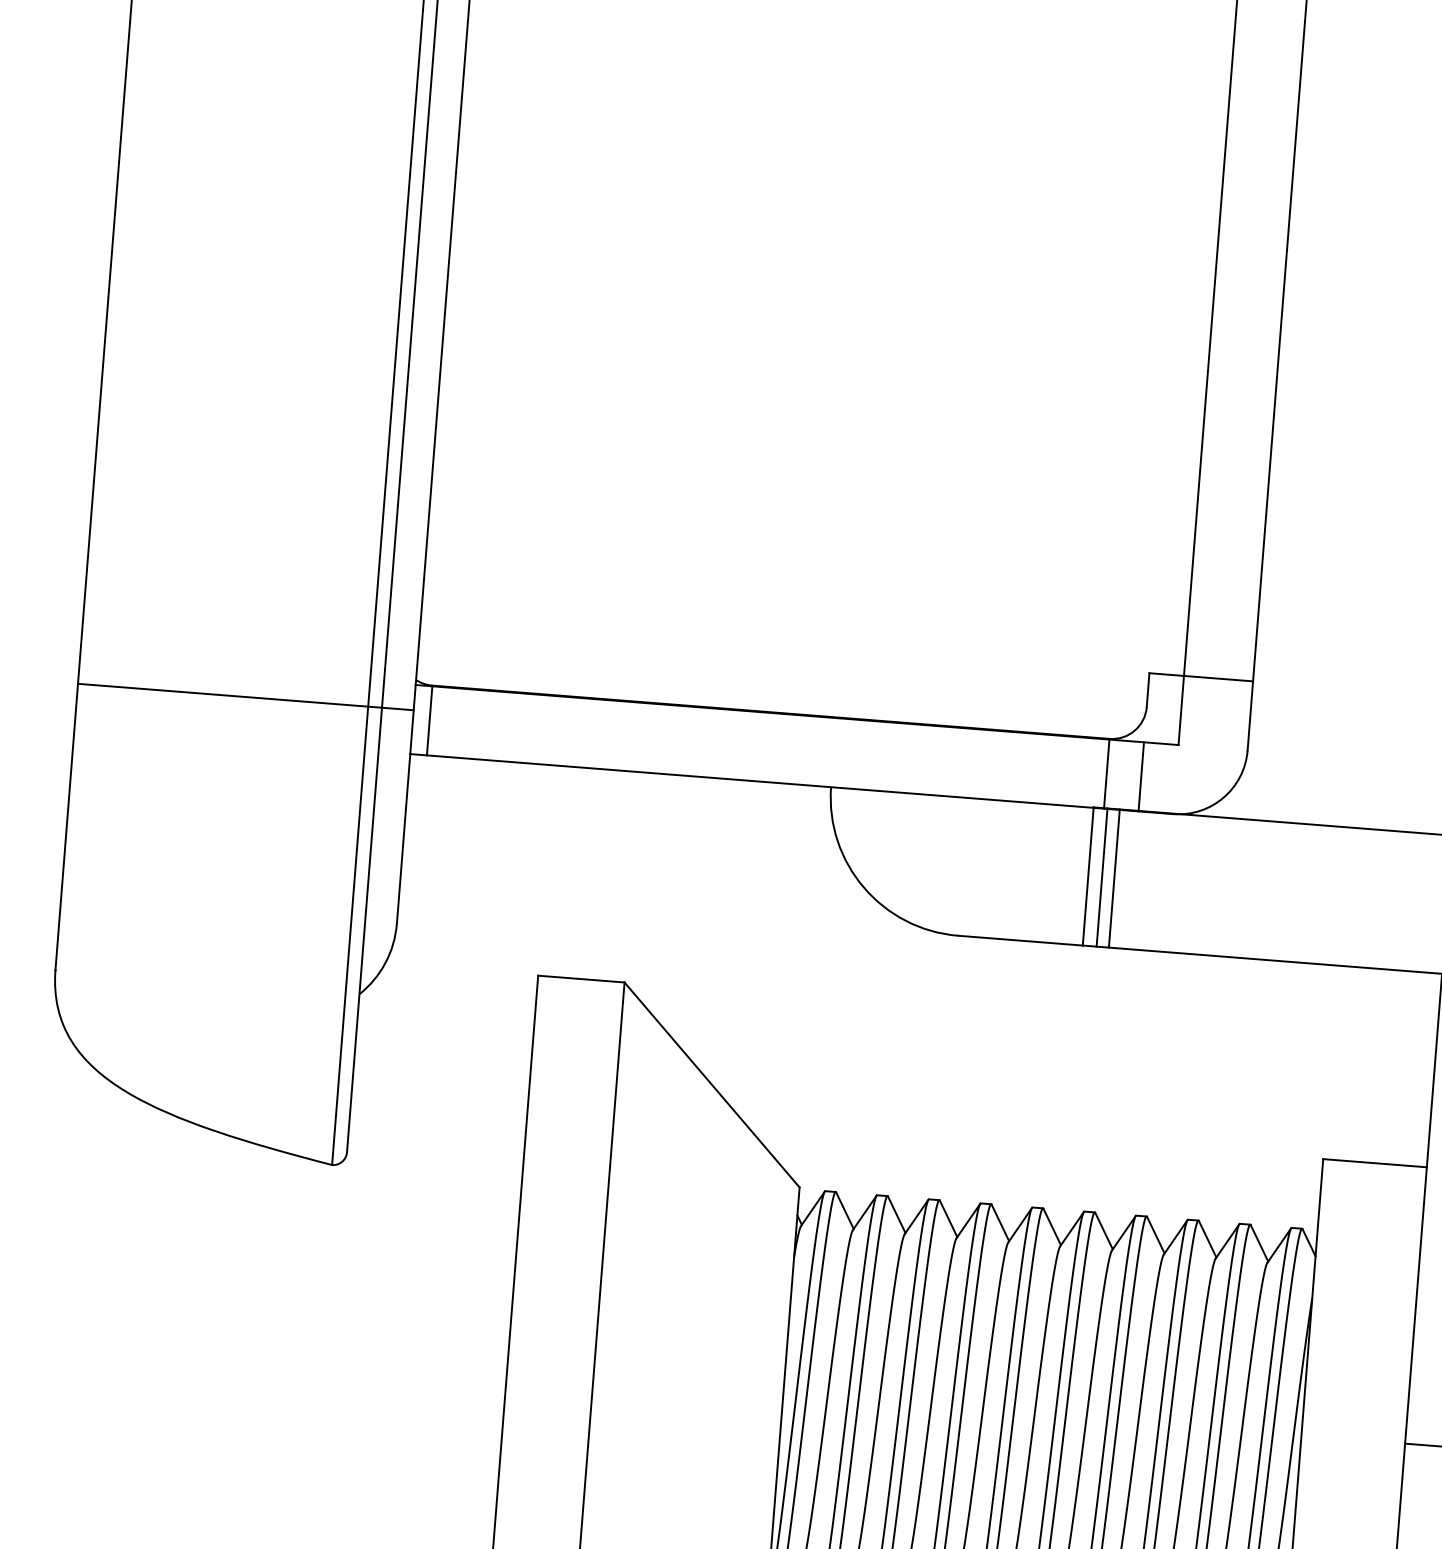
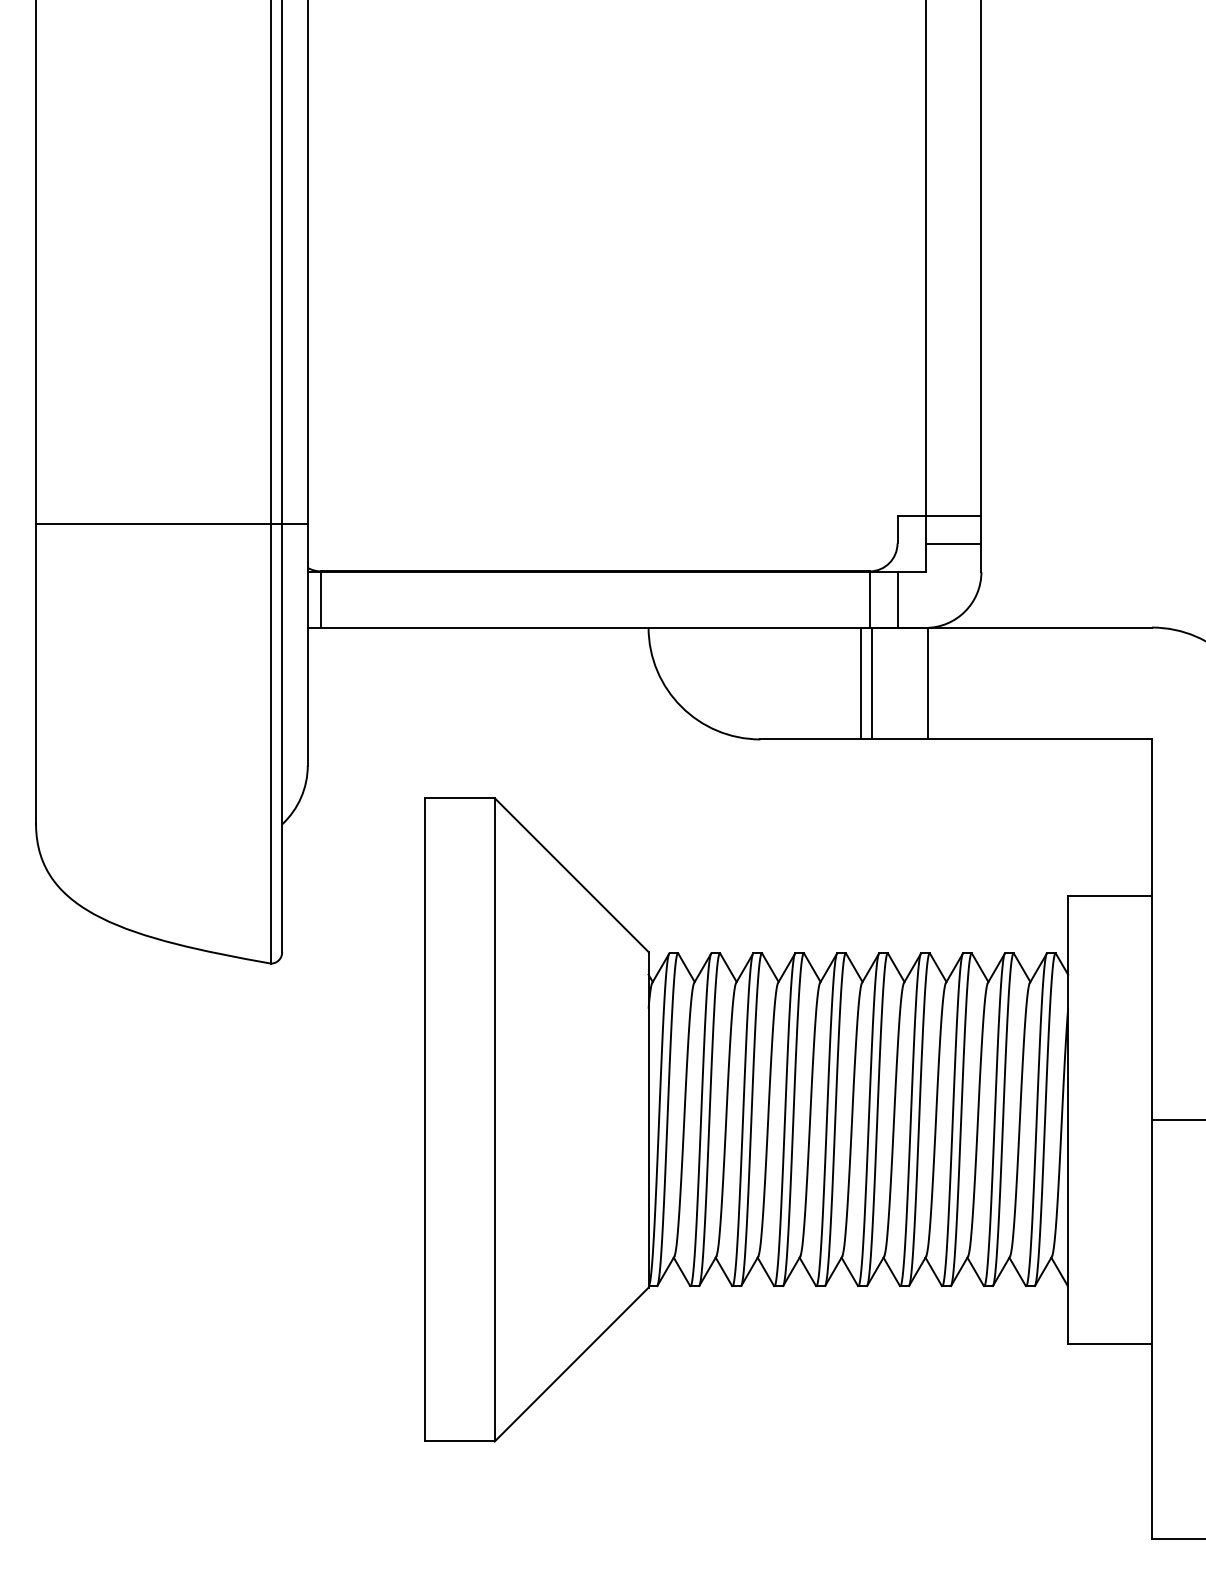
line: (245, 697) -> (171, 524), moved
line: (1215, 713) -> (953, 544), added
line: (1114, 878) -> (928, 683), moved

